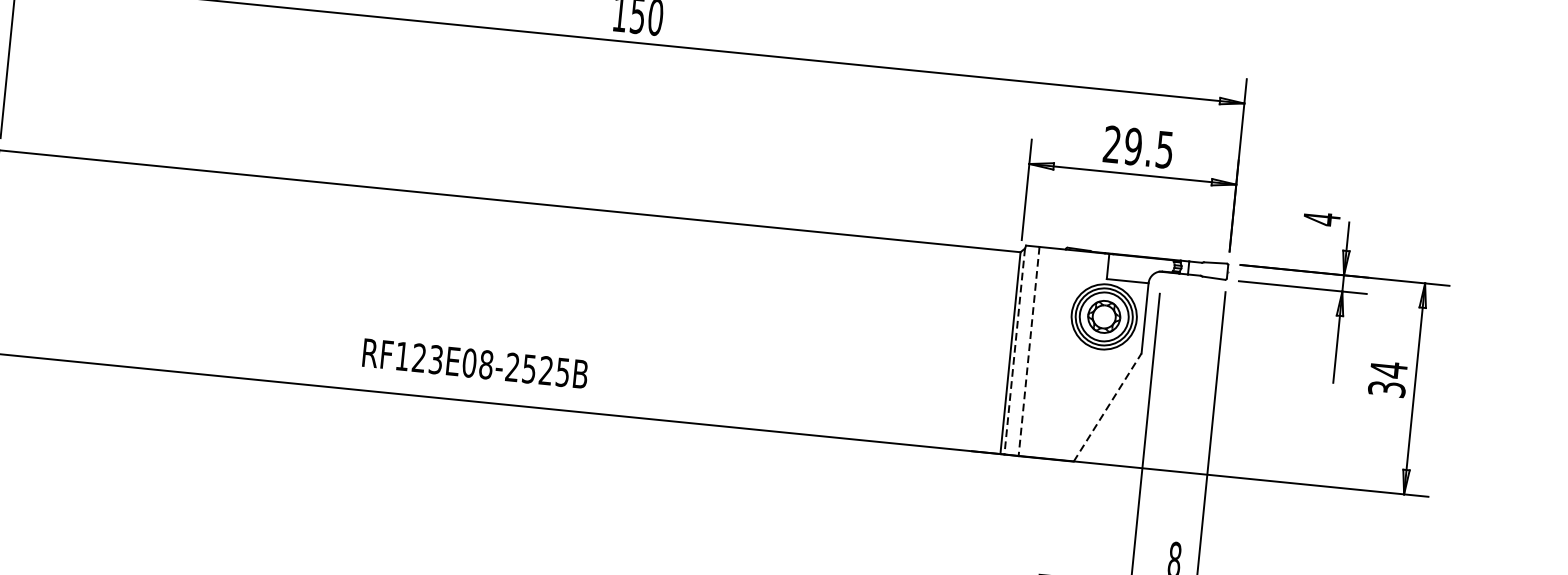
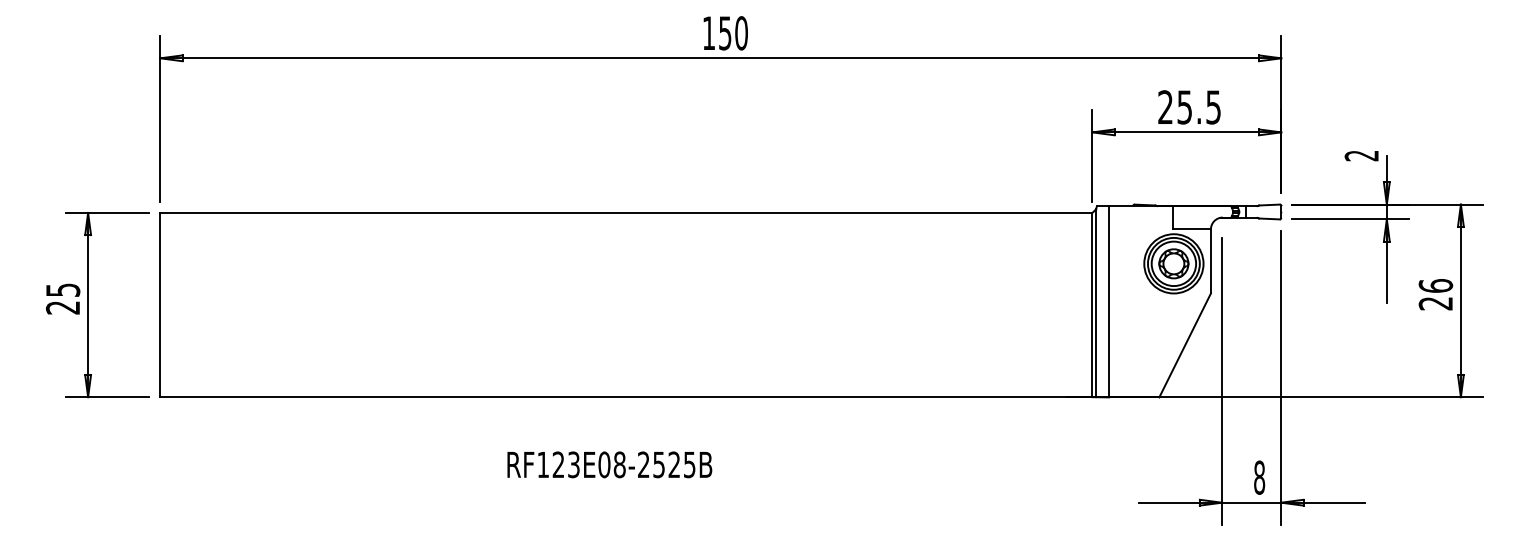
text: (1132, 146) -> (1184, 107), 29.5 -> 25.5
text: (1321, 218) -> (1361, 155), 4 -> 2
line: (1015, 351) -> (1096, 303), dashed -> solid
line: (1029, 352) -> (1109, 302), dashed -> solid
text: (475, 363) -> (609, 464), moved
text: (1387, 379) -> (1435, 294), 34 -> 26
line: (1108, 406) -> (1185, 344), dashed -> solid

